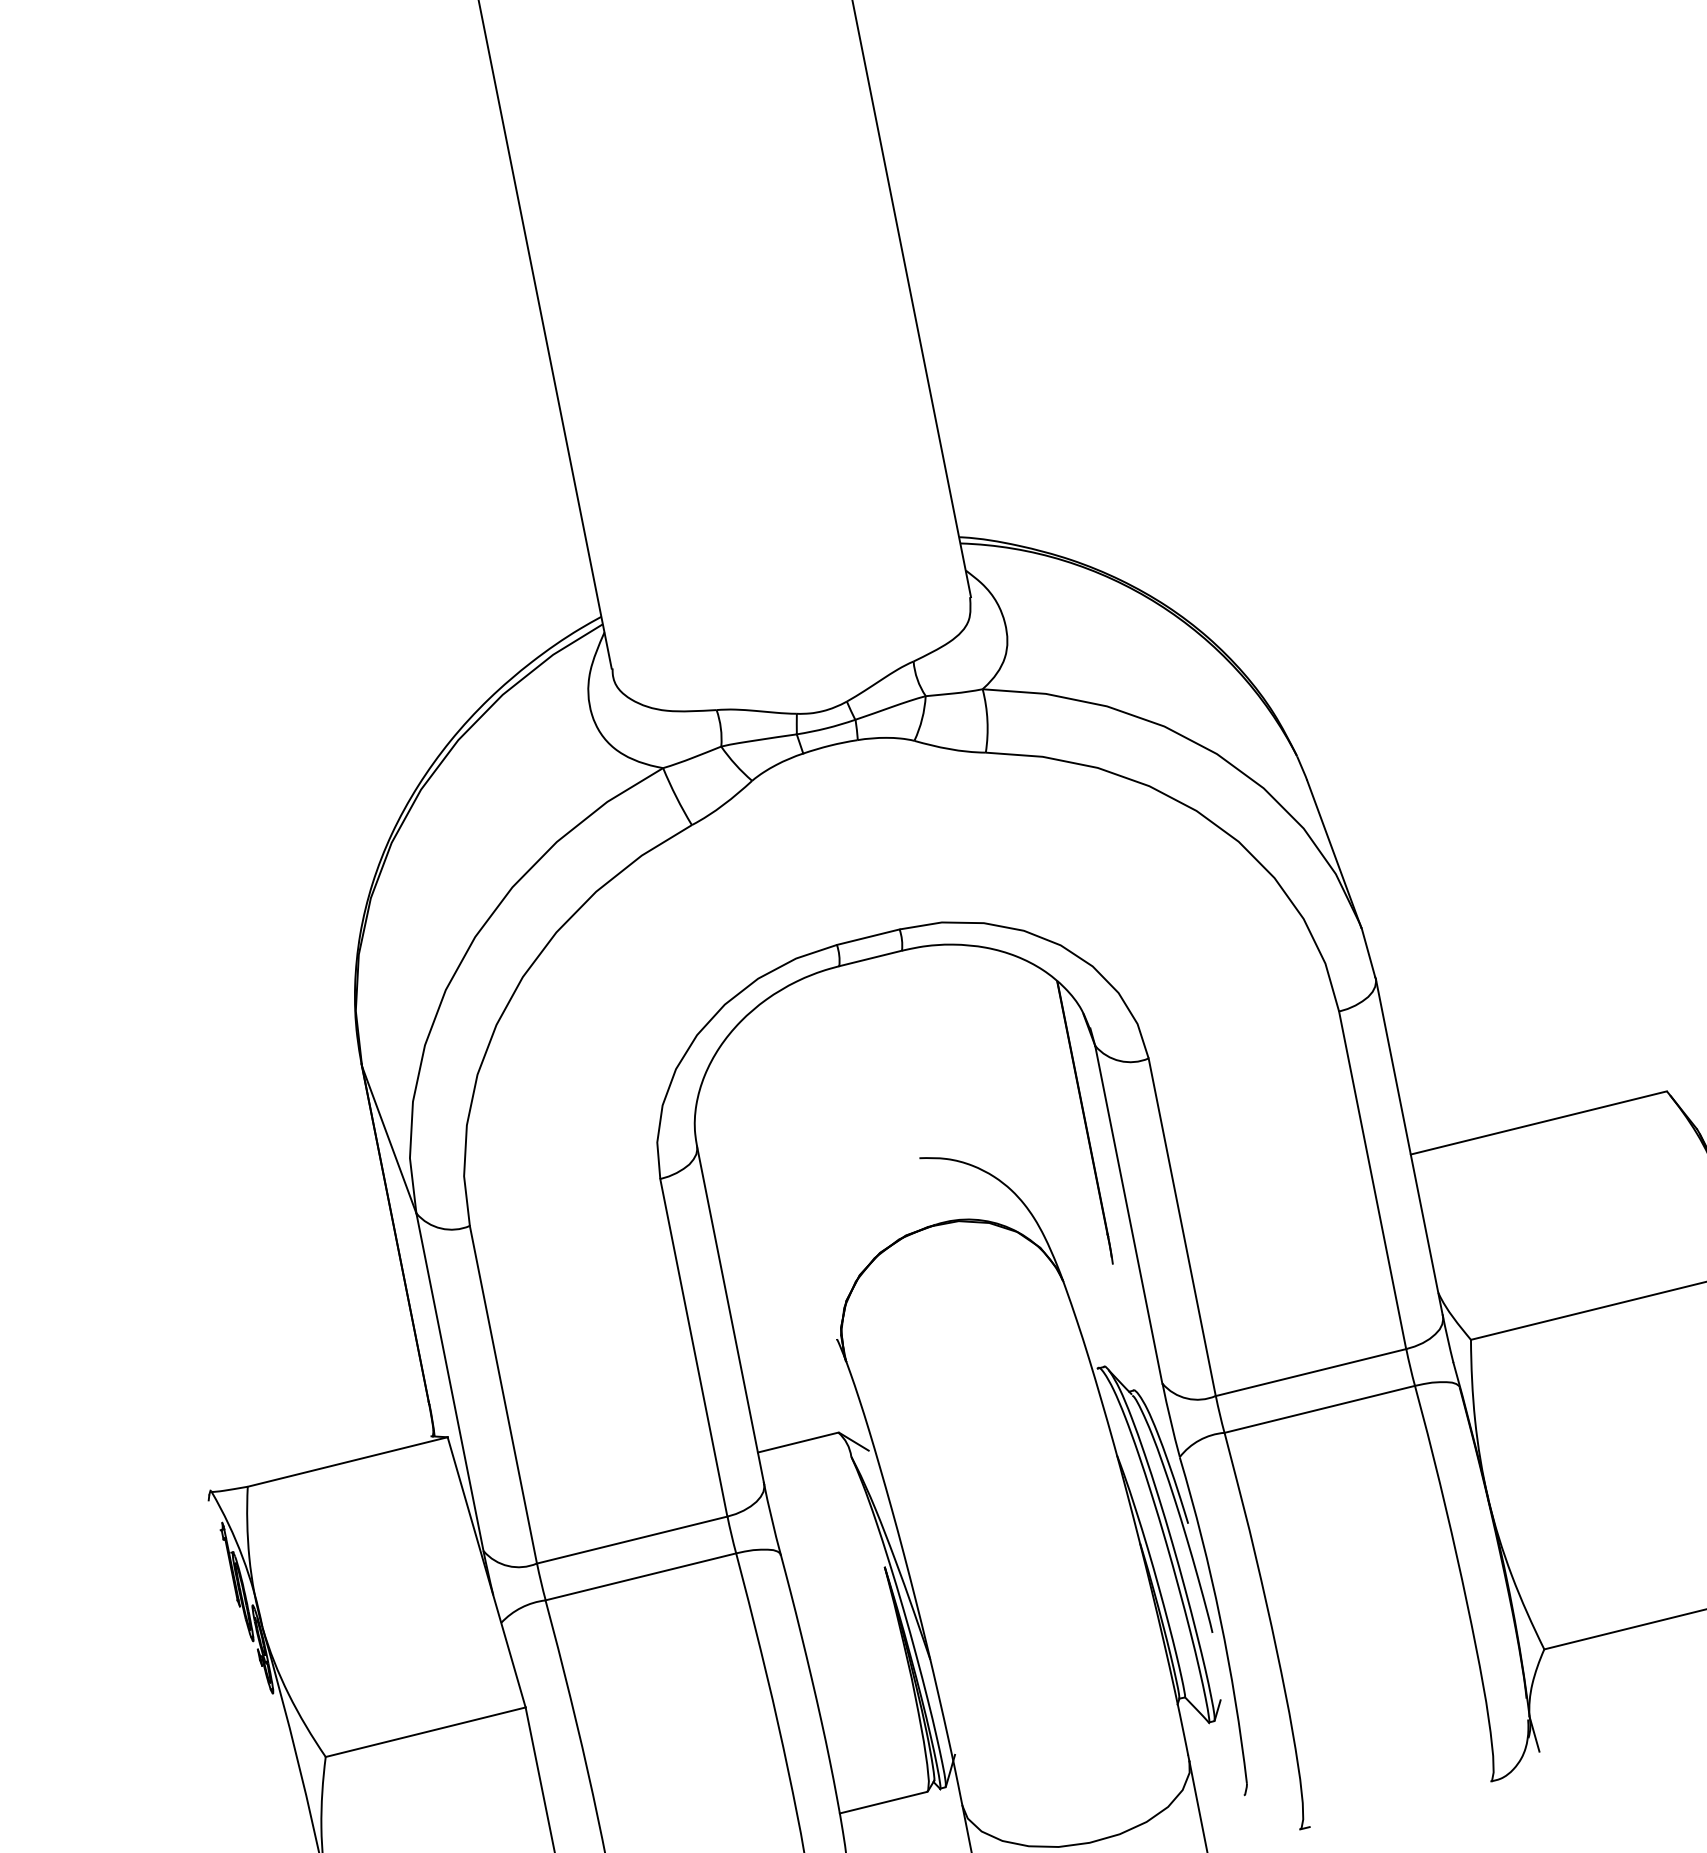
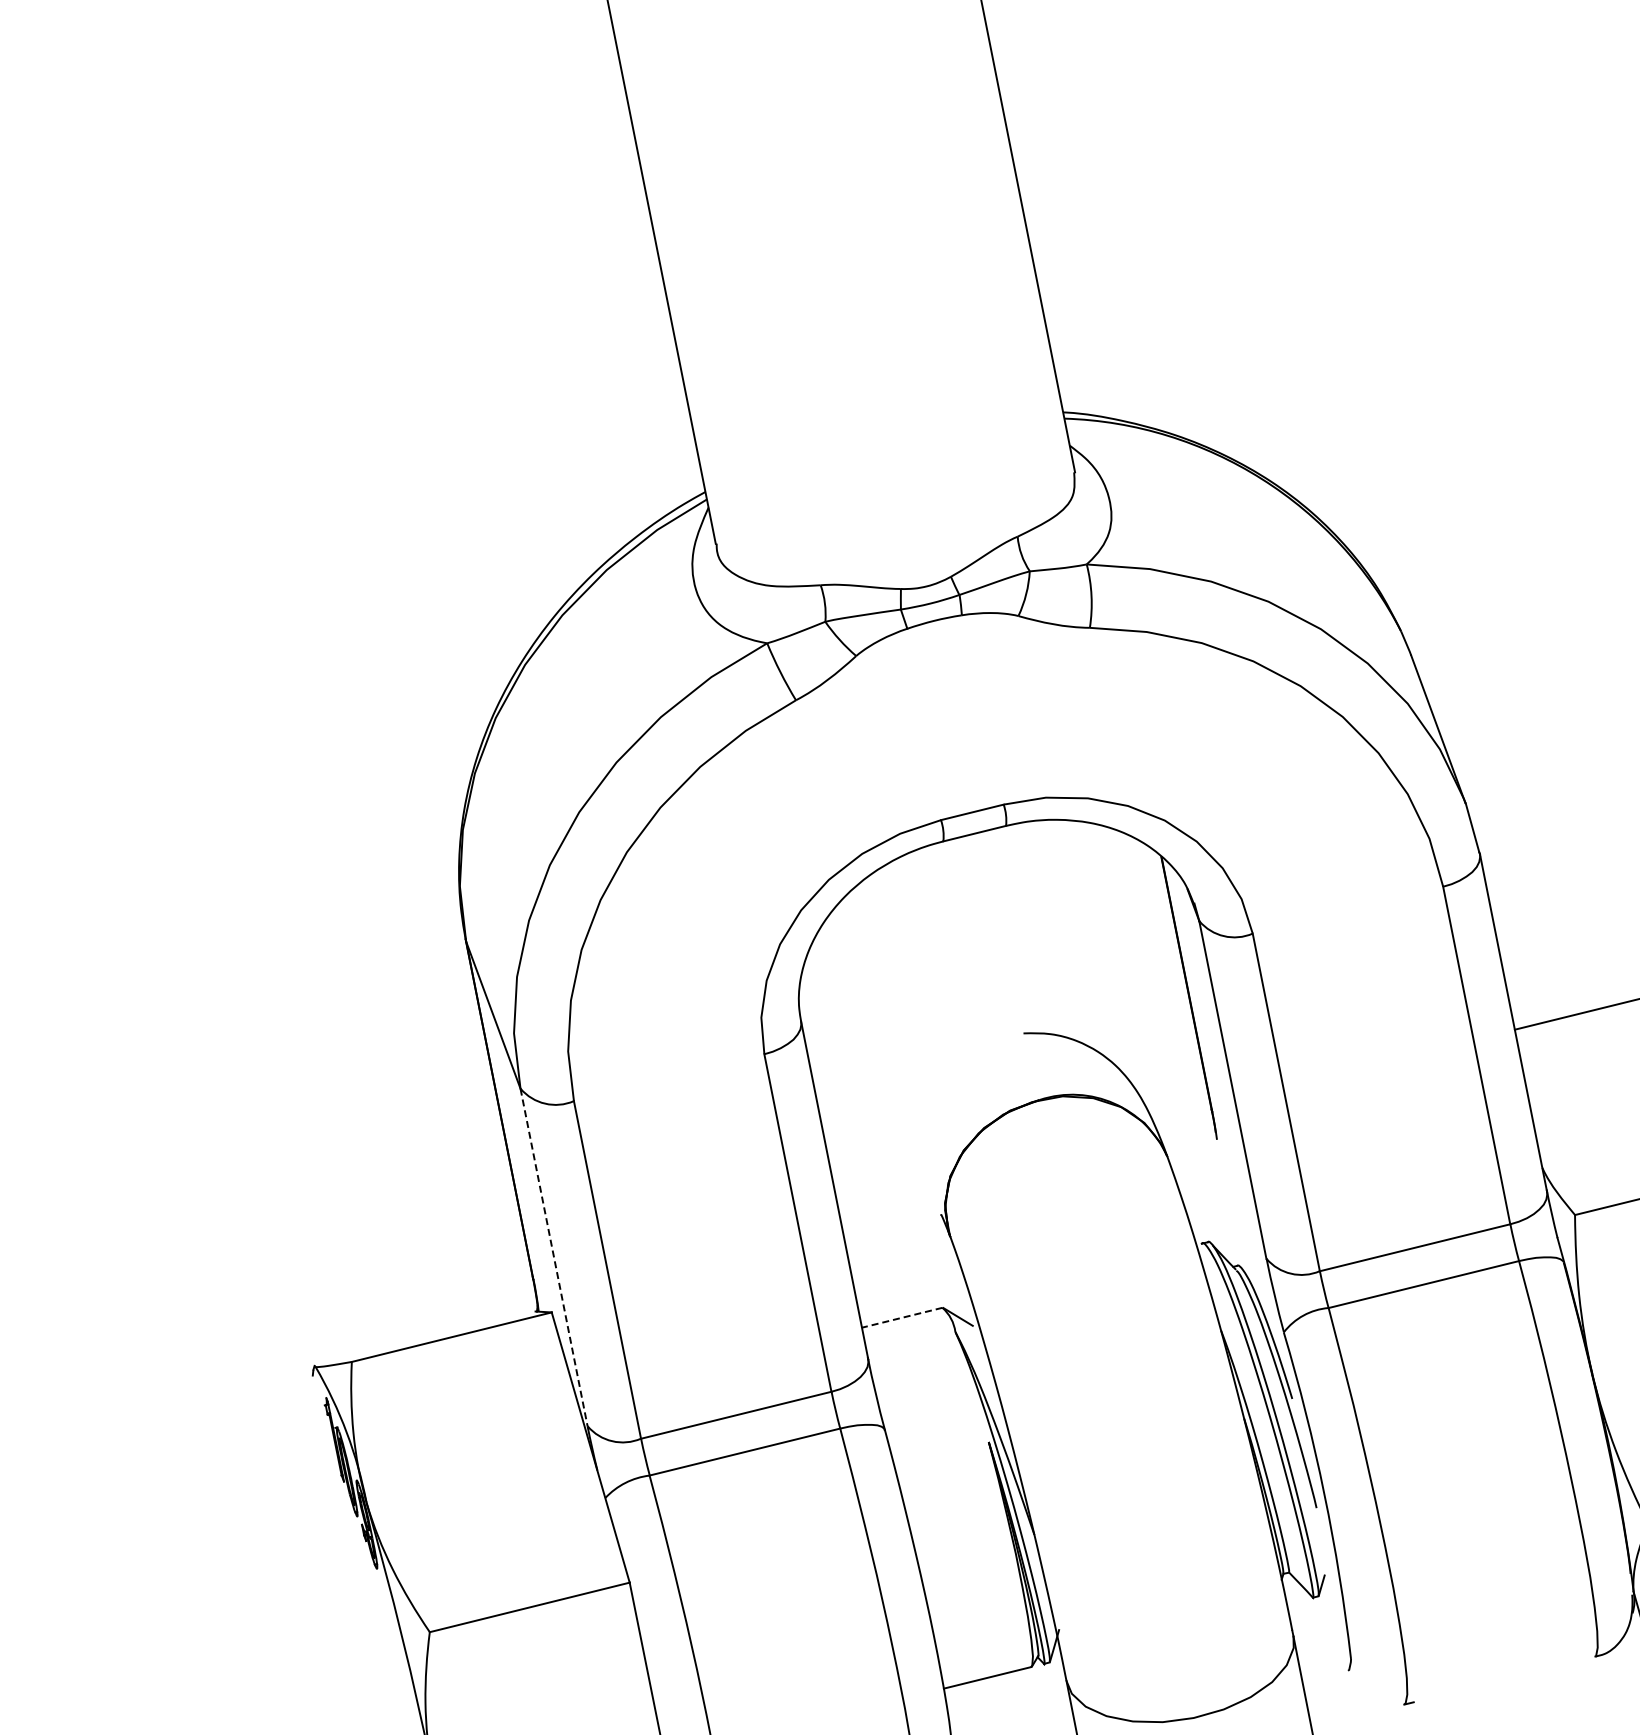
line: (450, 1382) -> (554, 1257), solid -> dashed
line: (797, 1442) -> (901, 1317), solid -> dashed

